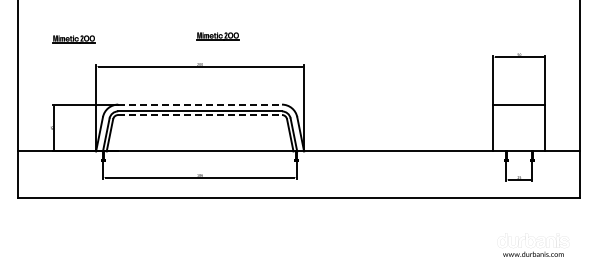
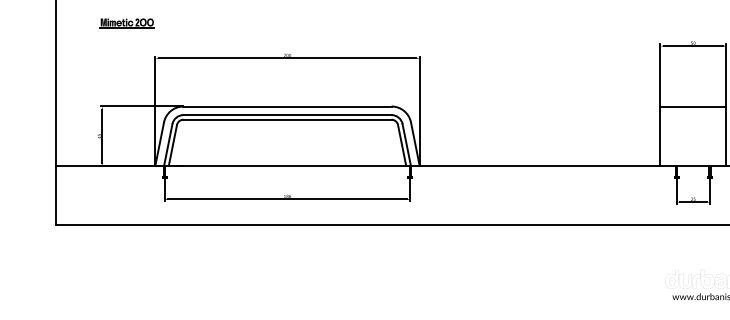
part: (217, 36) -> (309, 19), removed
line: (200, 104) -> (288, 106), dashed -> solid
line: (200, 115) -> (288, 120), dashed -> solid

